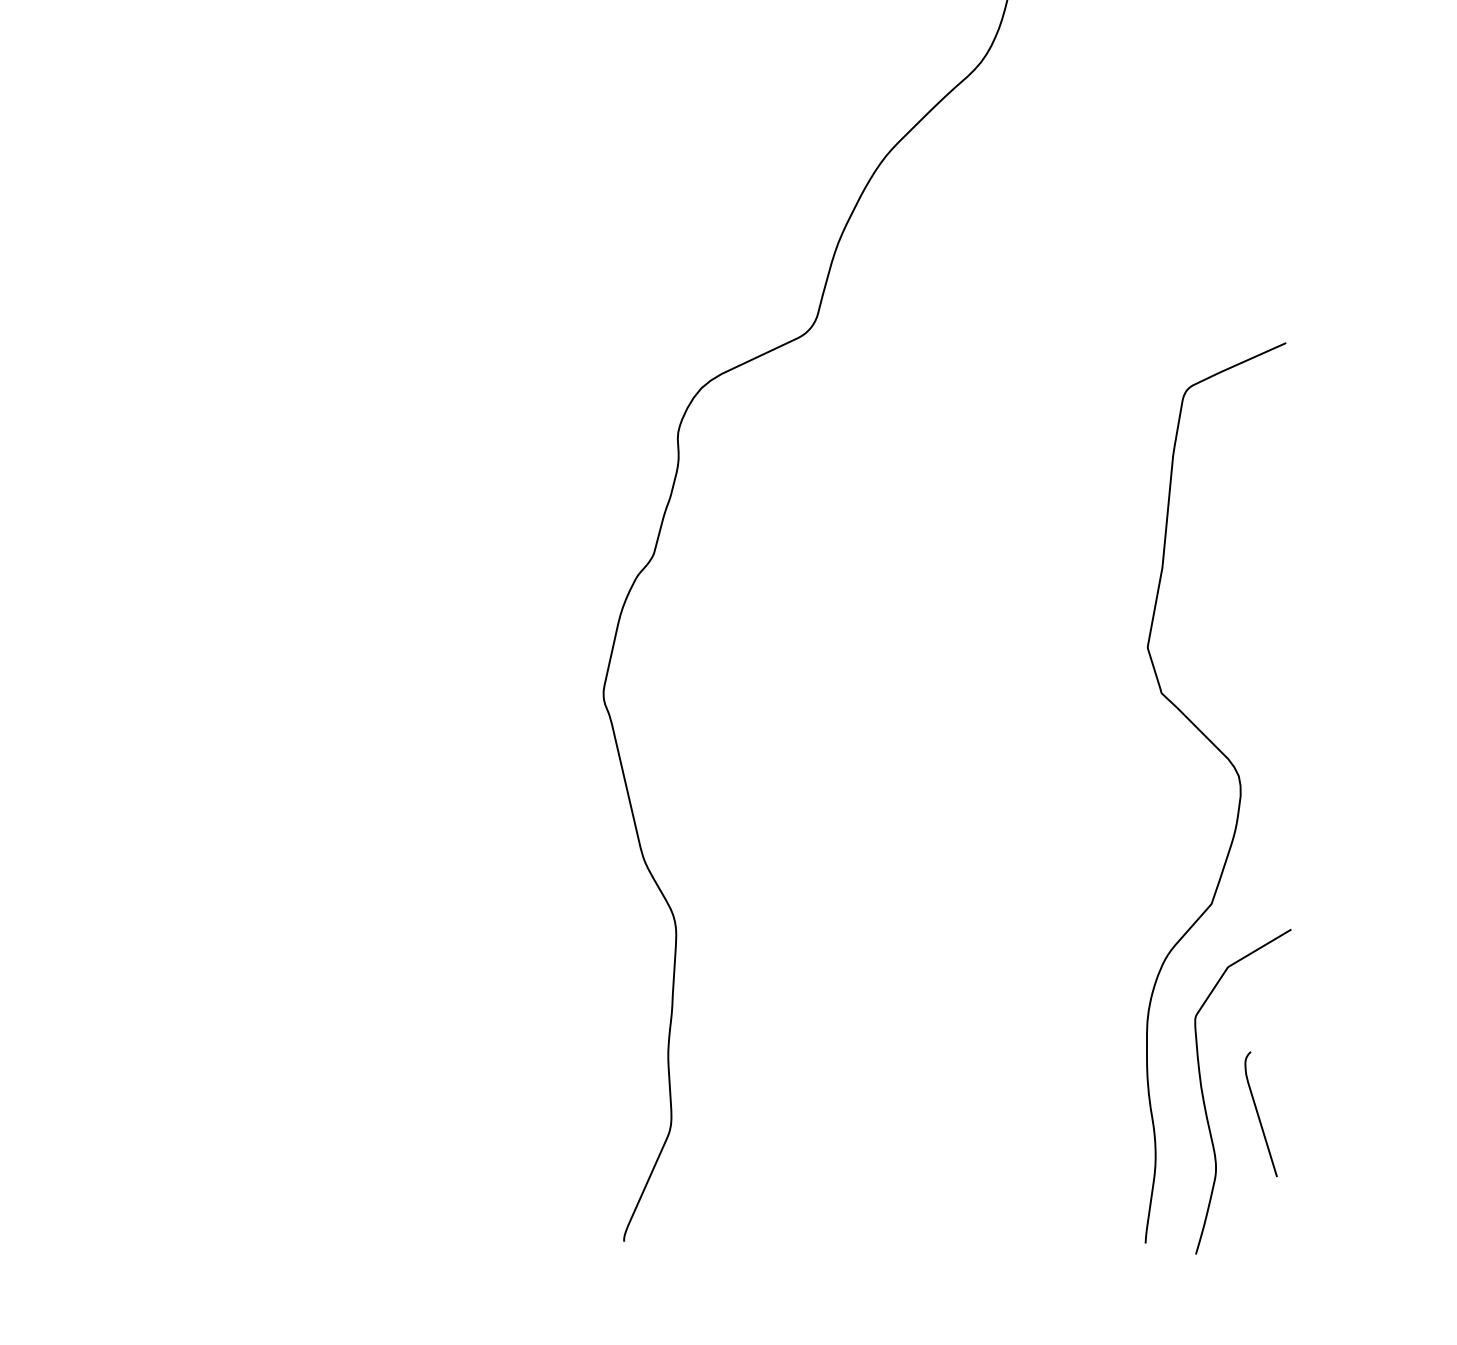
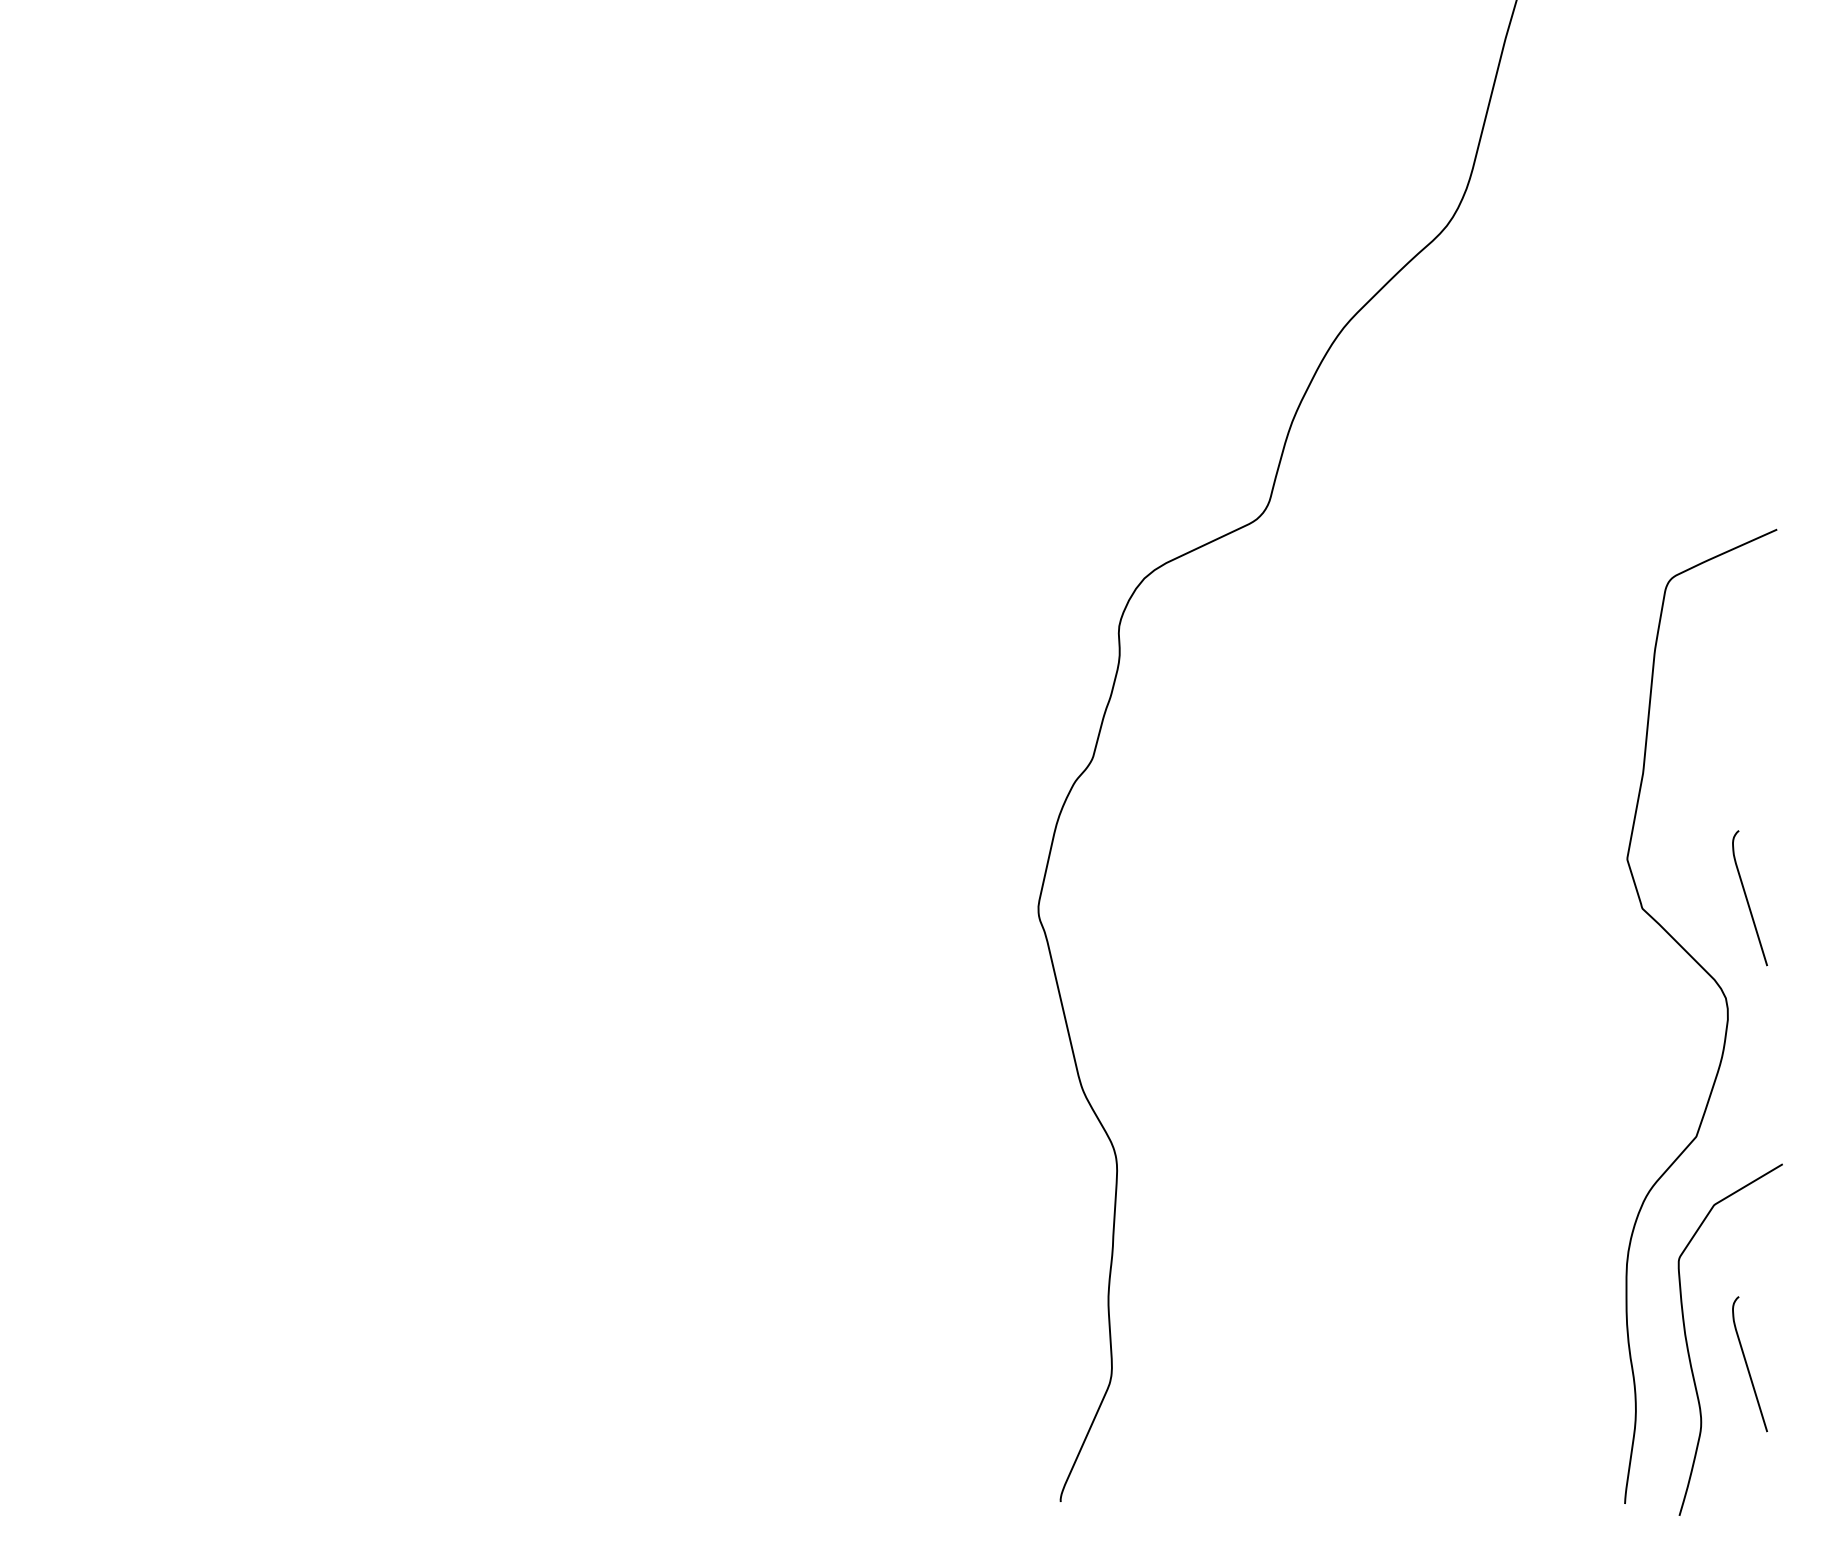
curve: (1258, 683) -> (1747, 898), added

